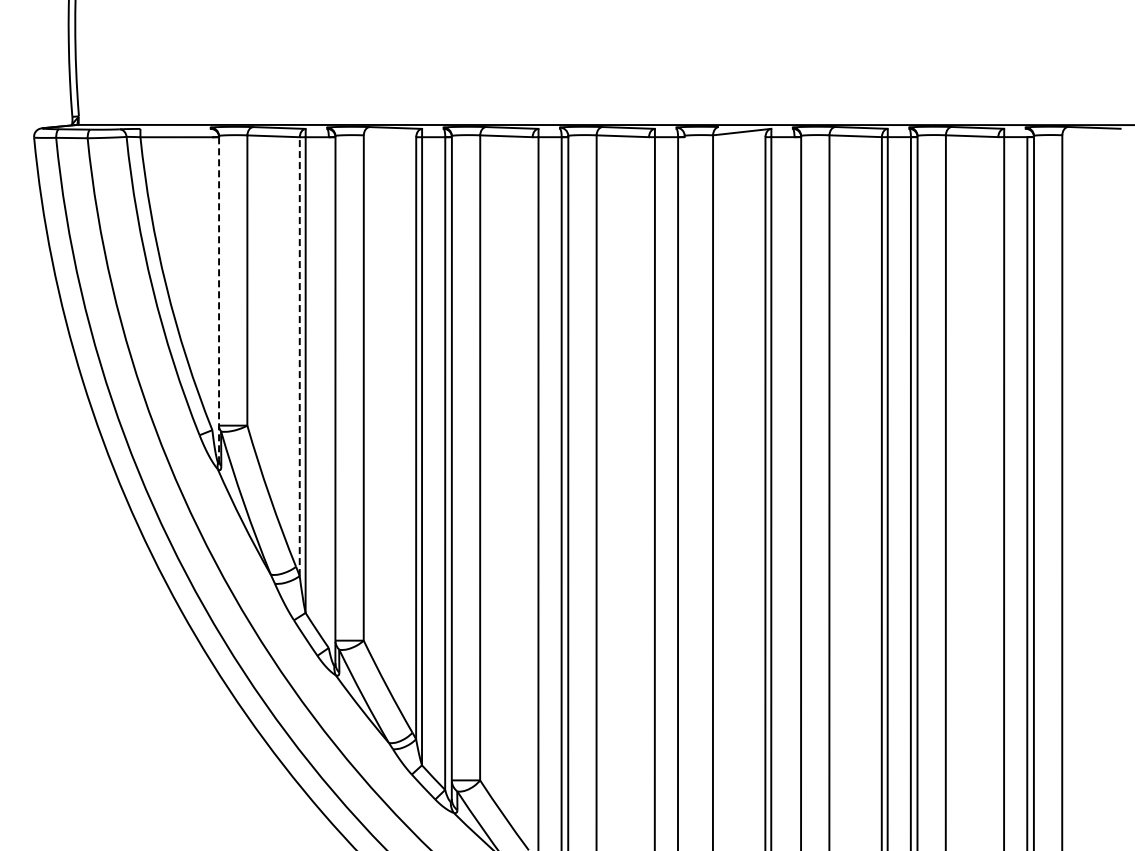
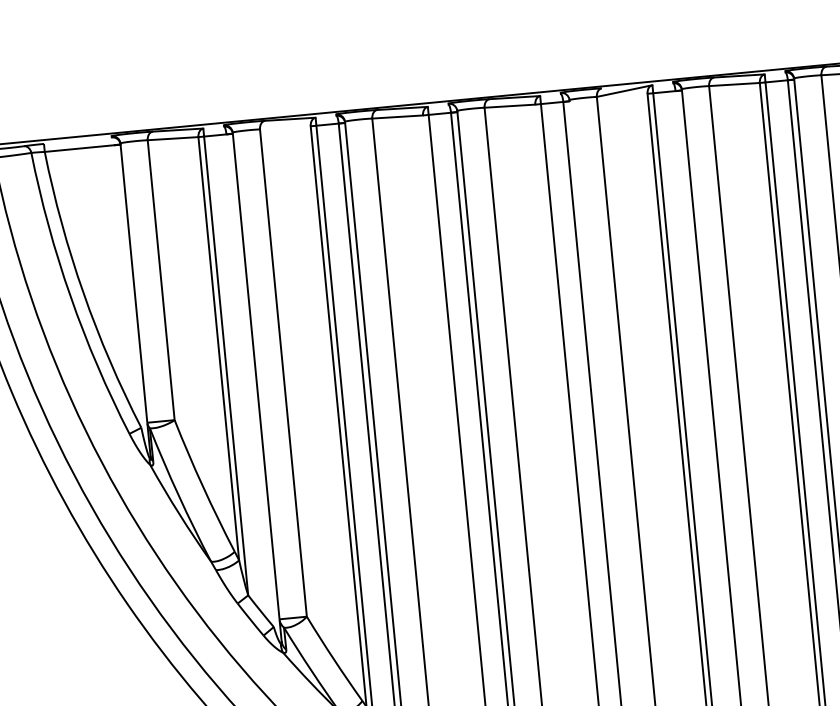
line: (219, 299) -> (136, 301), dashed -> solid
line: (299, 356) -> (218, 348), dashed -> solid

